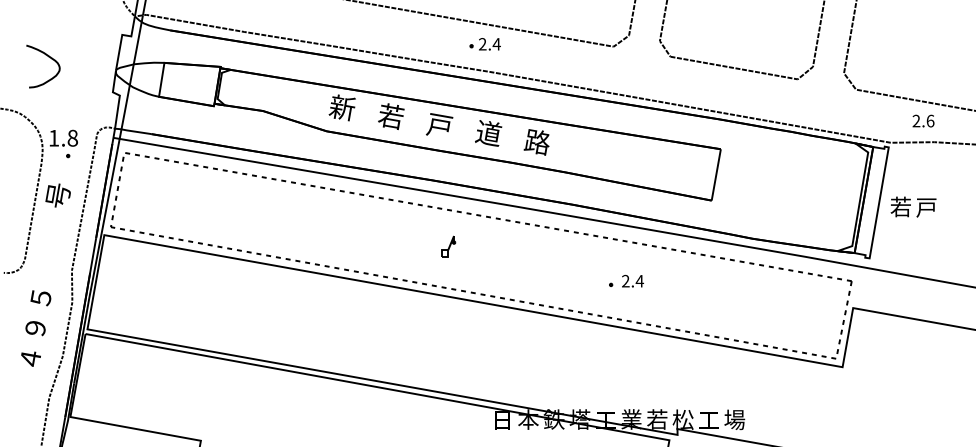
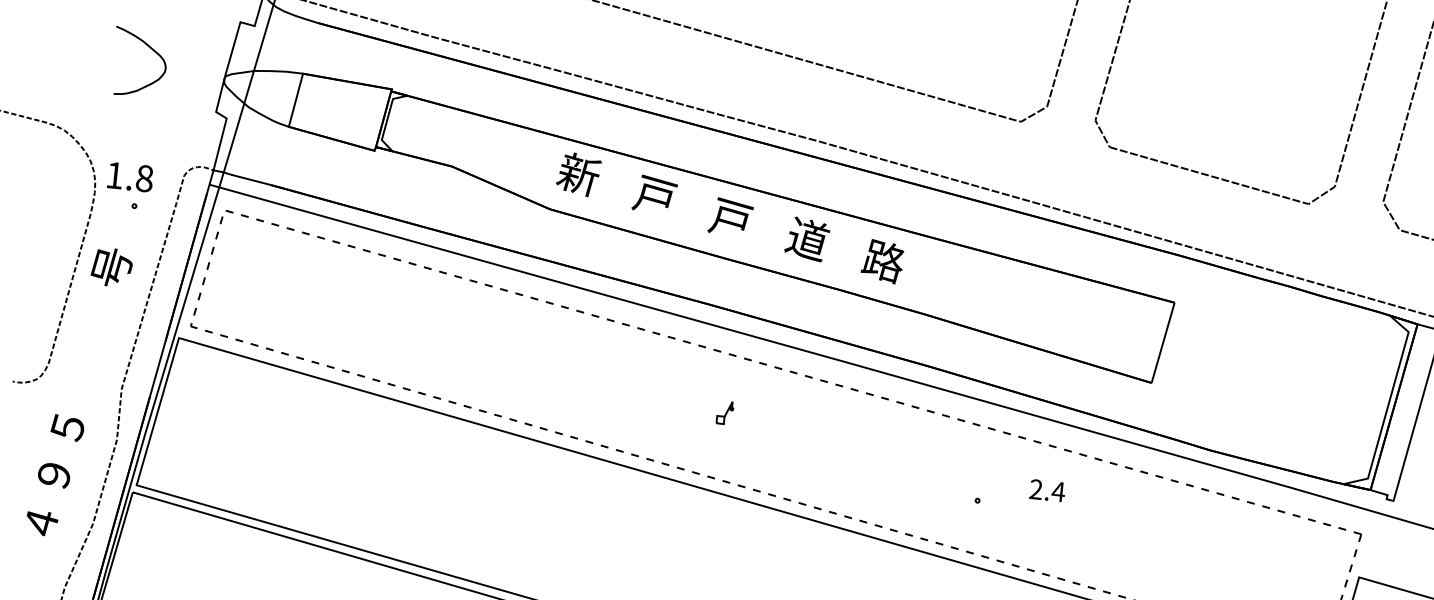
part: (484, 44) -> (815, 97), removed
curve: (48, 57) -> (149, 49), moved
text: (390, 116) -> (654, 196), 若 -> 戸
part: (448, 246) -> (725, 412), size x0.7
text: (632, 280) -> (1046, 489), moved

